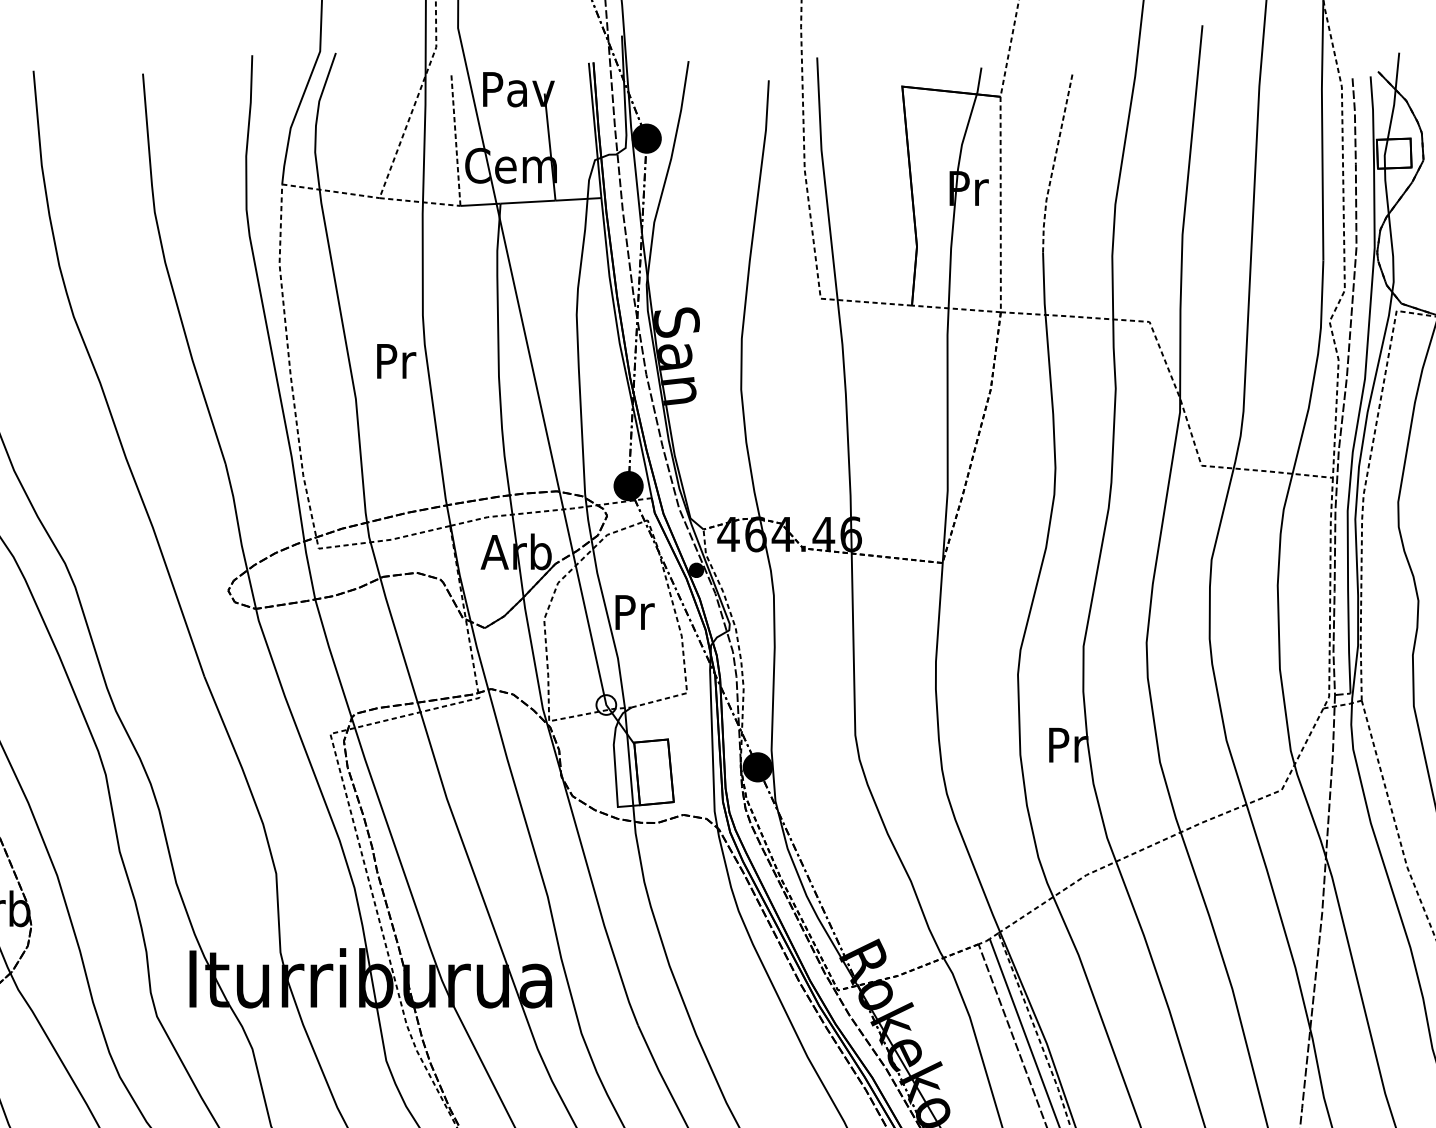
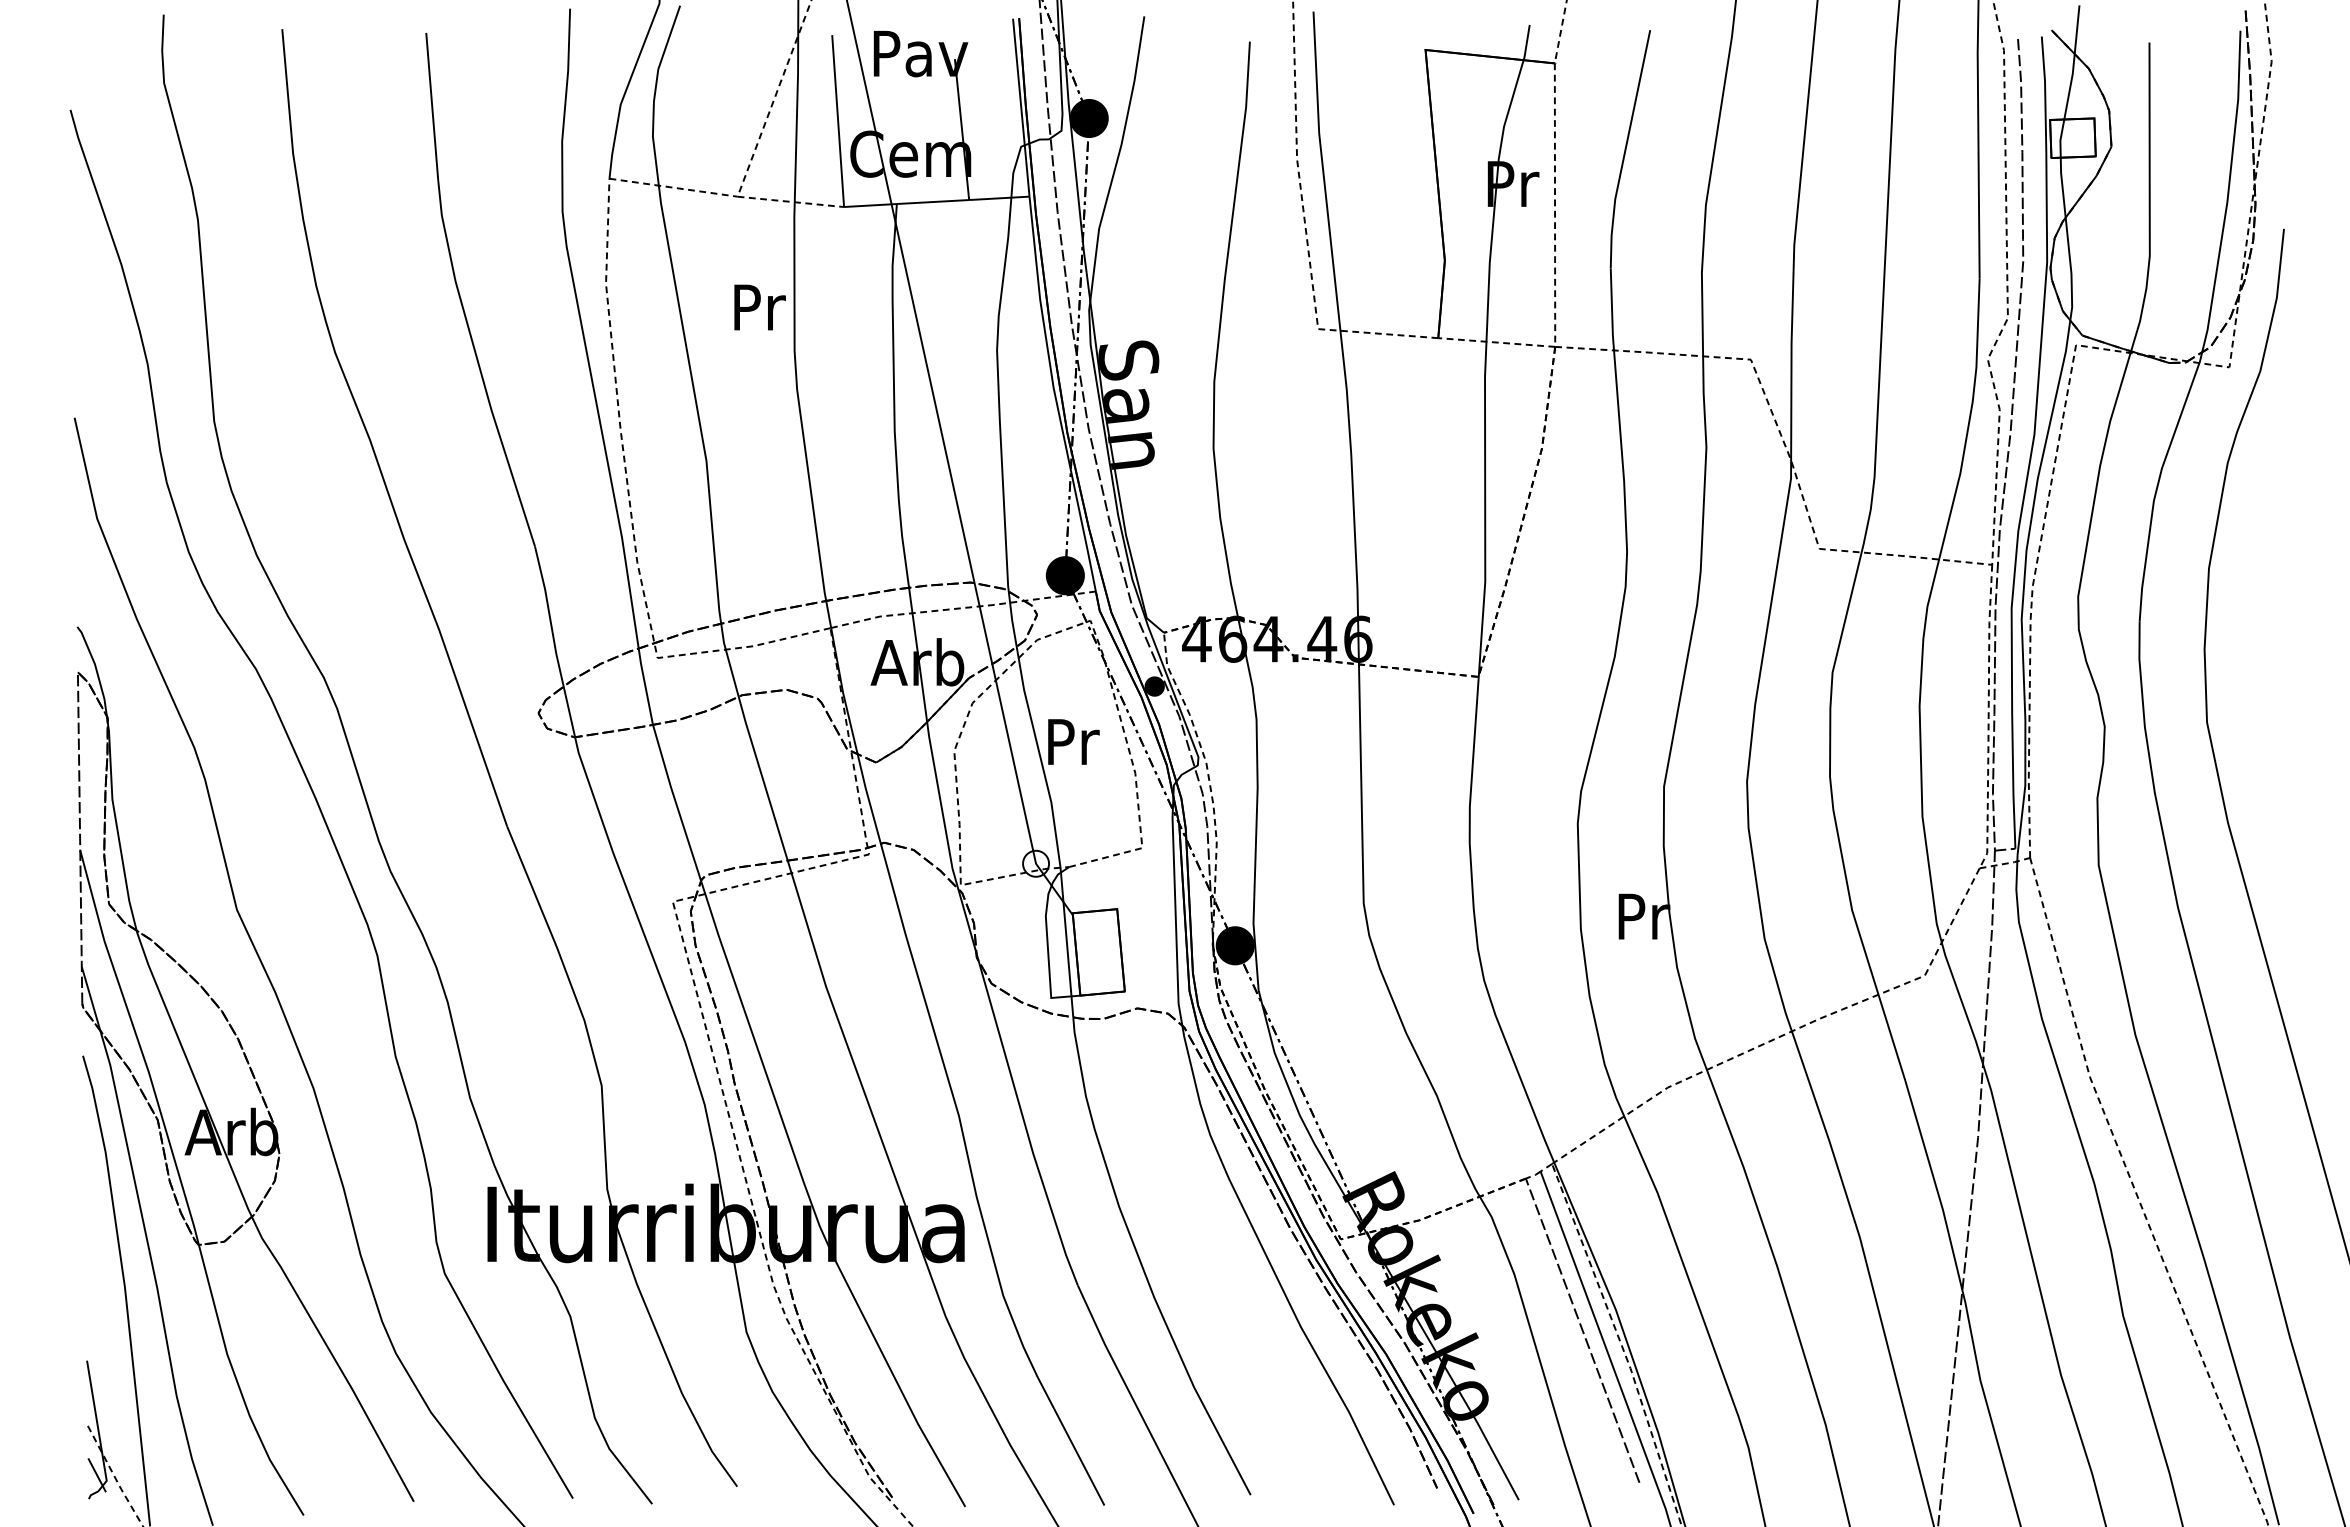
line: (456, 140) -> (838, 121), dashed -> solid
line: (1054, 162) -> (1625, 149), dashed -> solid
text: (396, 361) -> (759, 307), moved

